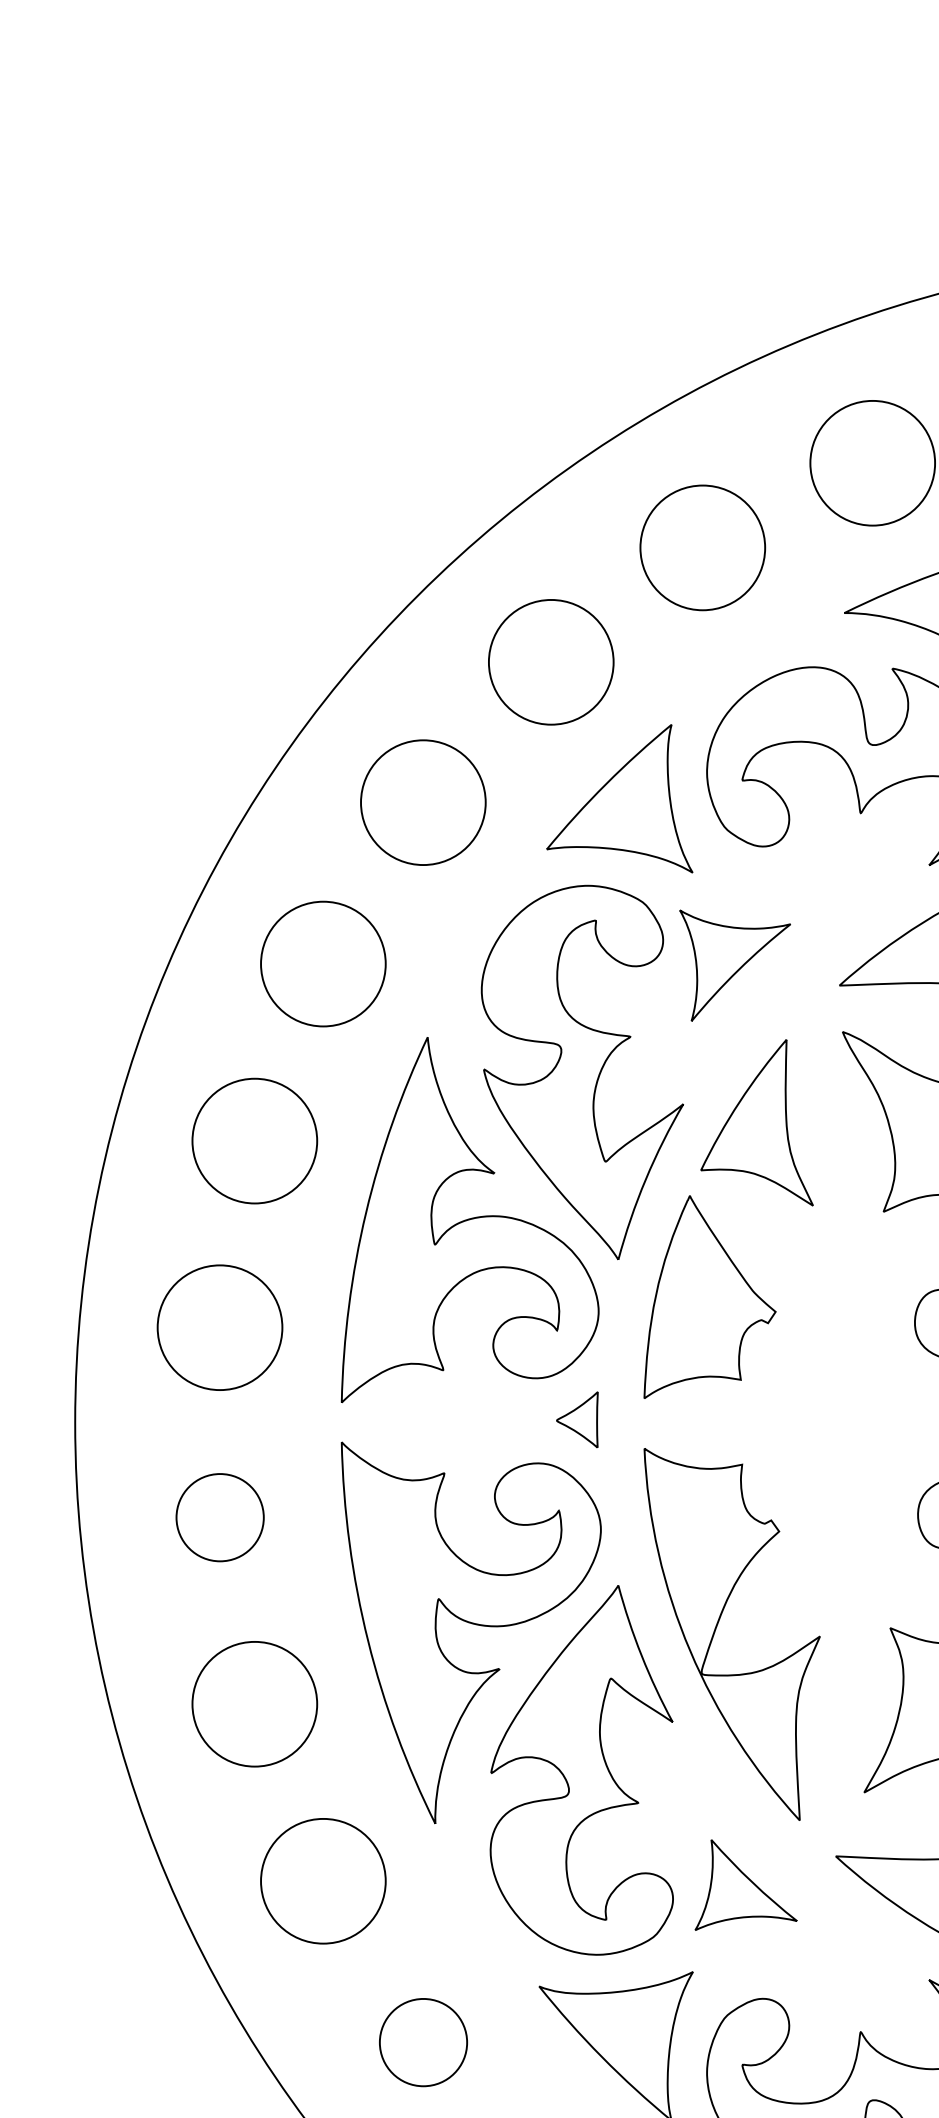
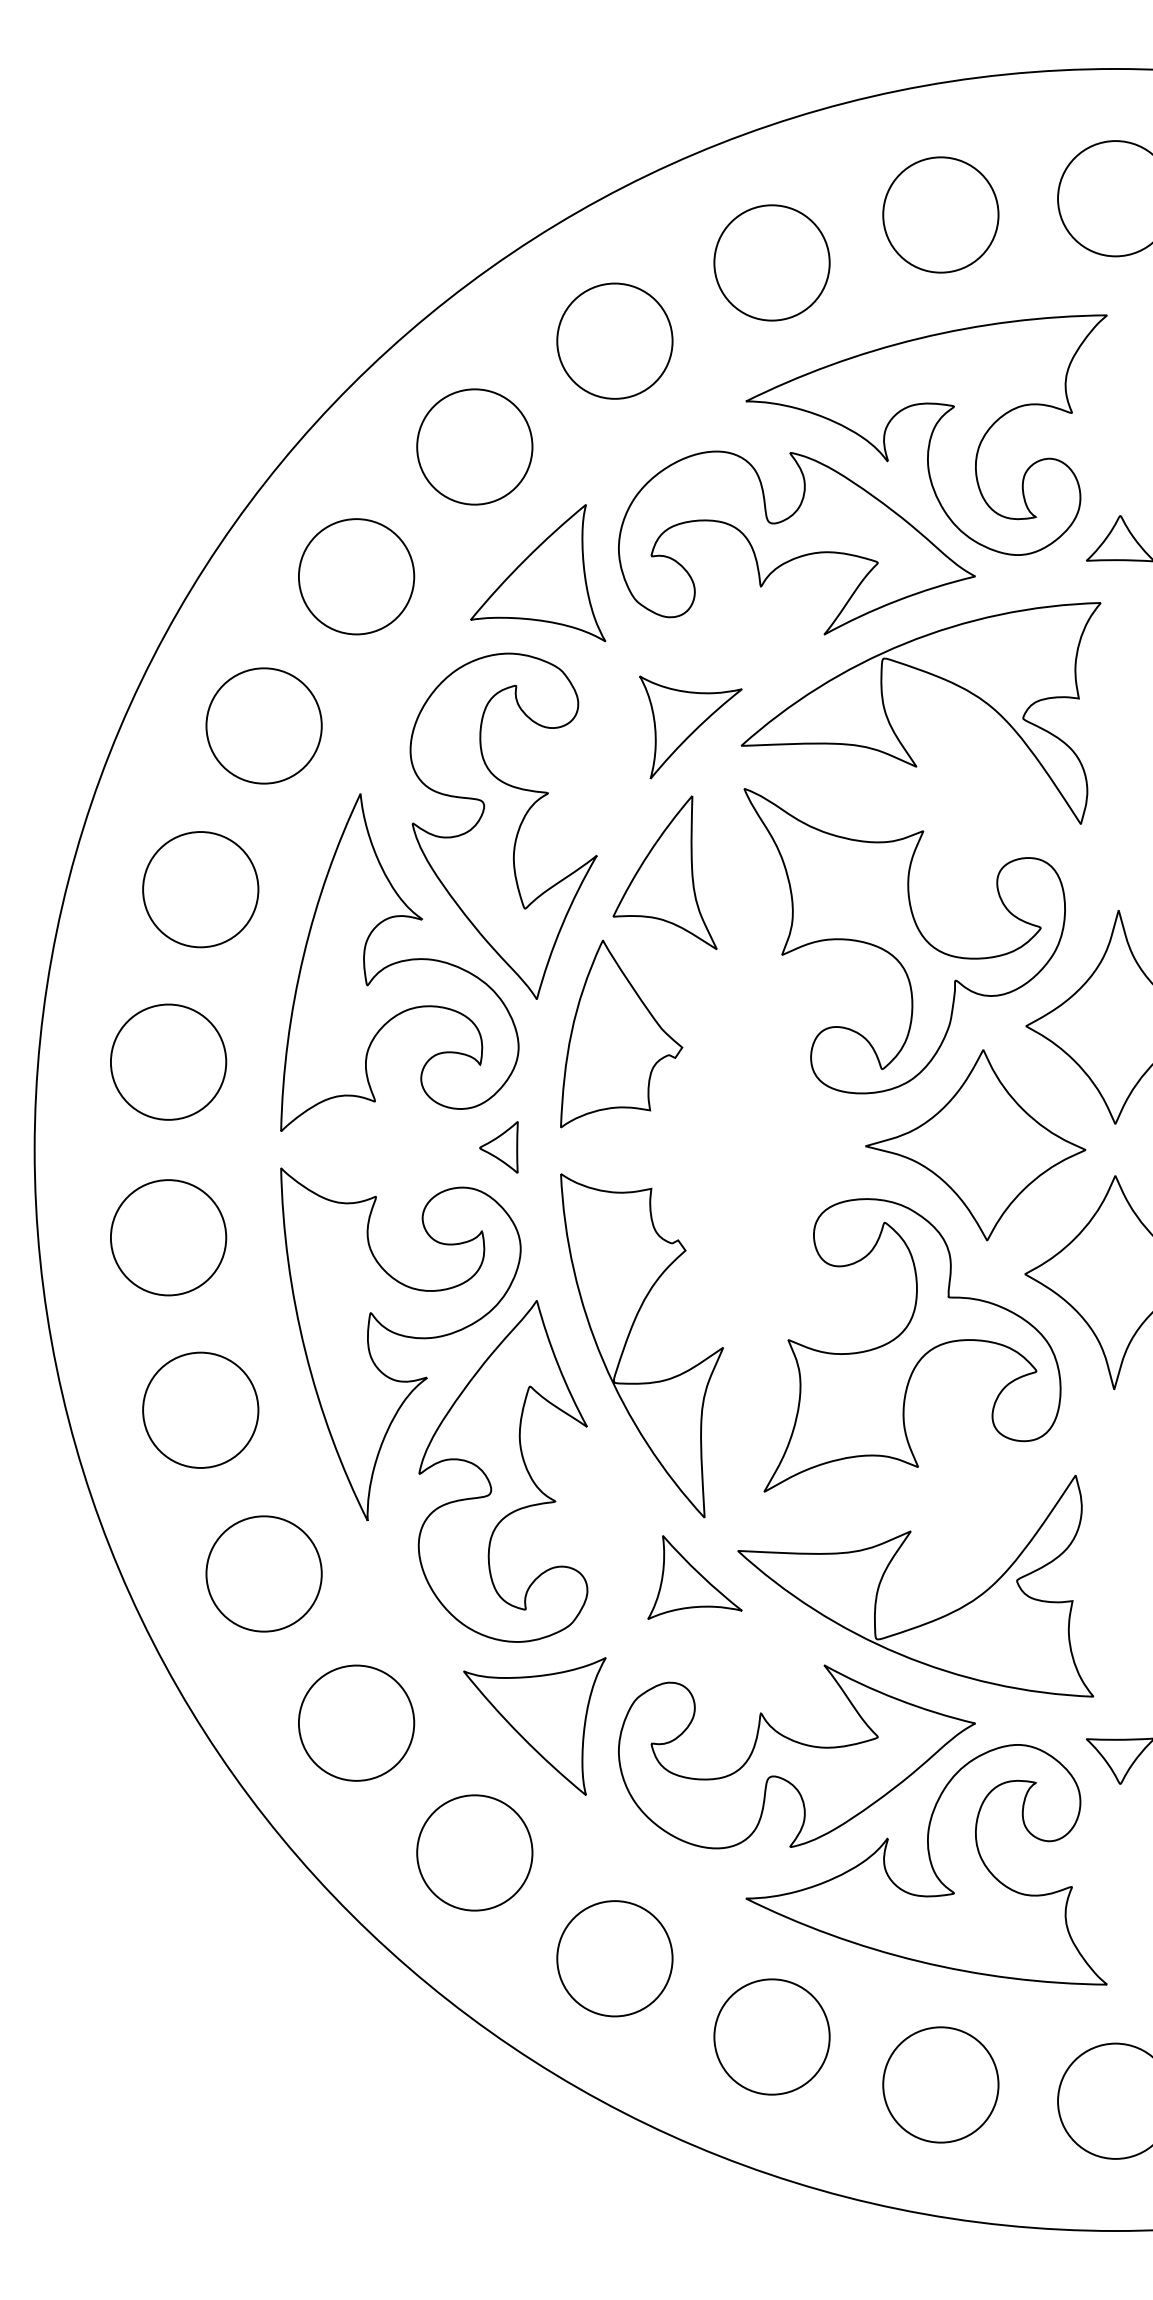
part: (734, 965) -> (690, 727), moved
part: (219, 1517) -> (168, 1237), size x1.43
part: (745, 1885) -> (694, 1577), moved
part: (423, 2041) -> (356, 1722), size x1.43

